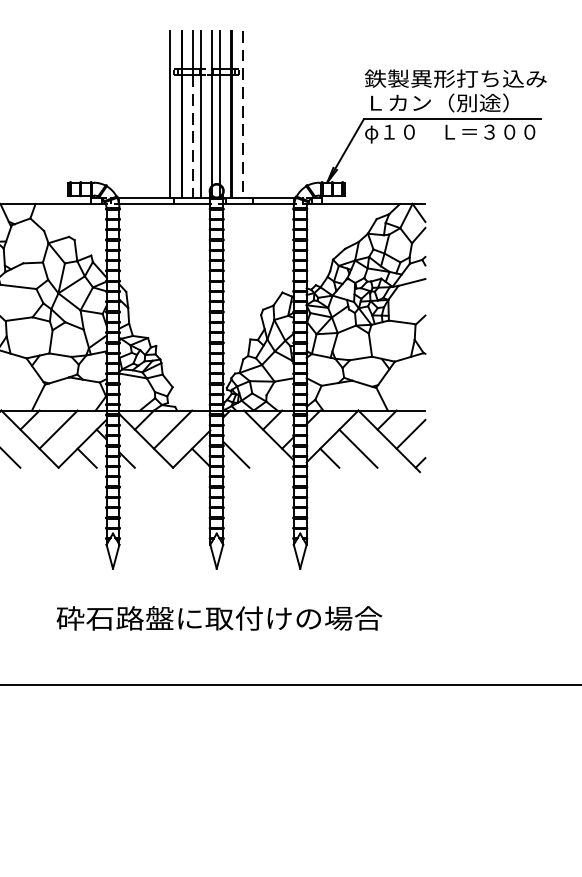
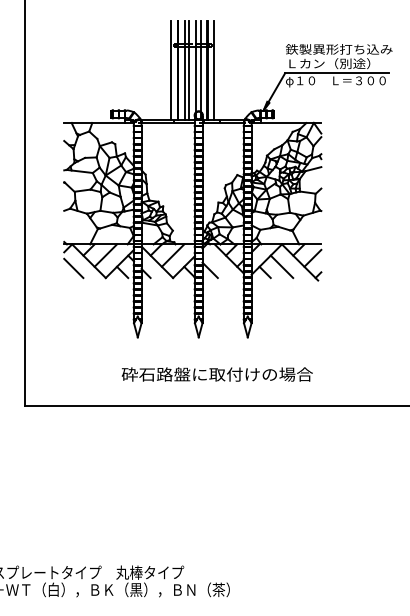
line: (243, 114) -> (214, 70), dashed -> solid
line: (192, 136) -> (184, 83), dashed -> solid
text: (218, 618) -> (216, 374), moved

